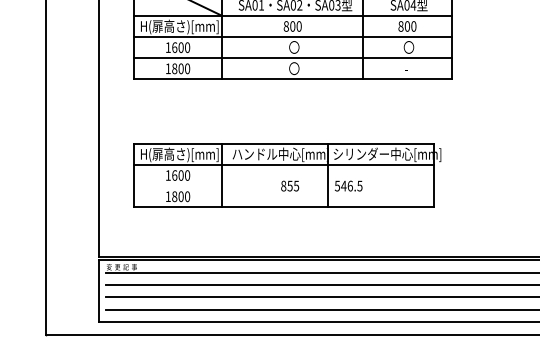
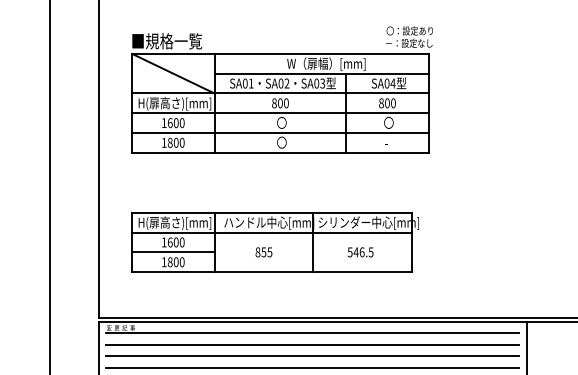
line: (178, 186) -> (173, 252), added
text: (289, 186) -> (263, 252), moved
text: (348, 186) -> (360, 252), moved

